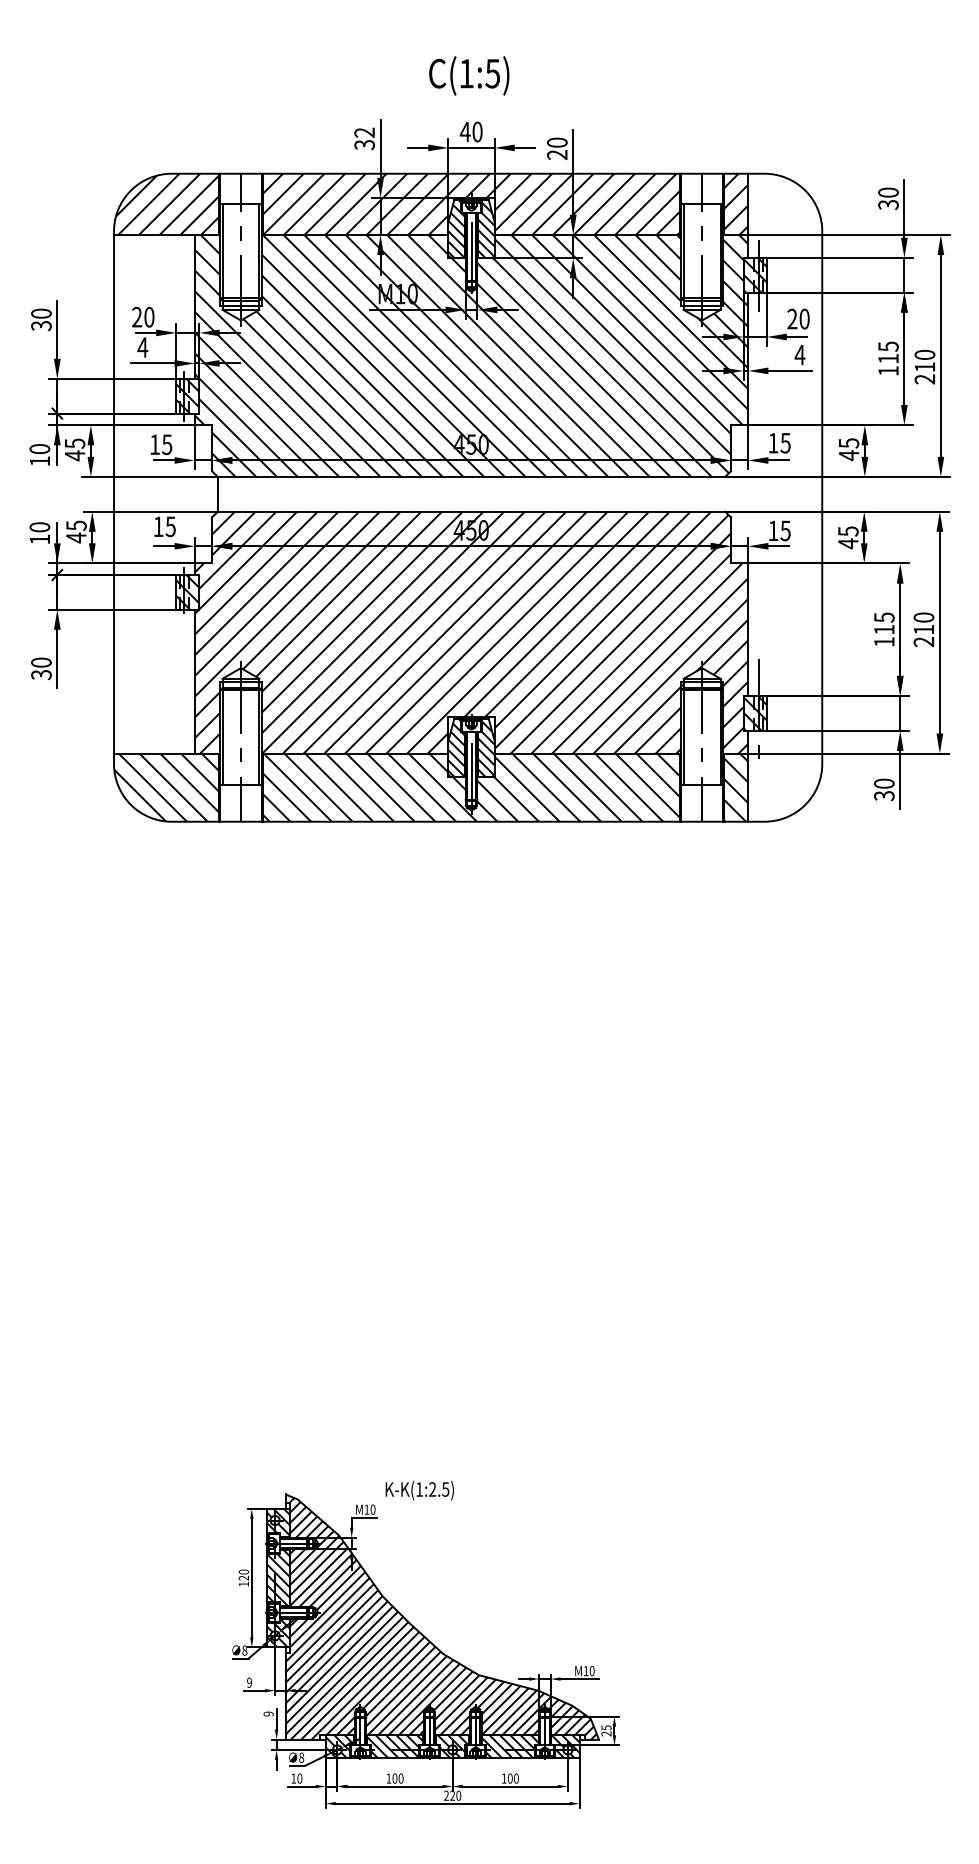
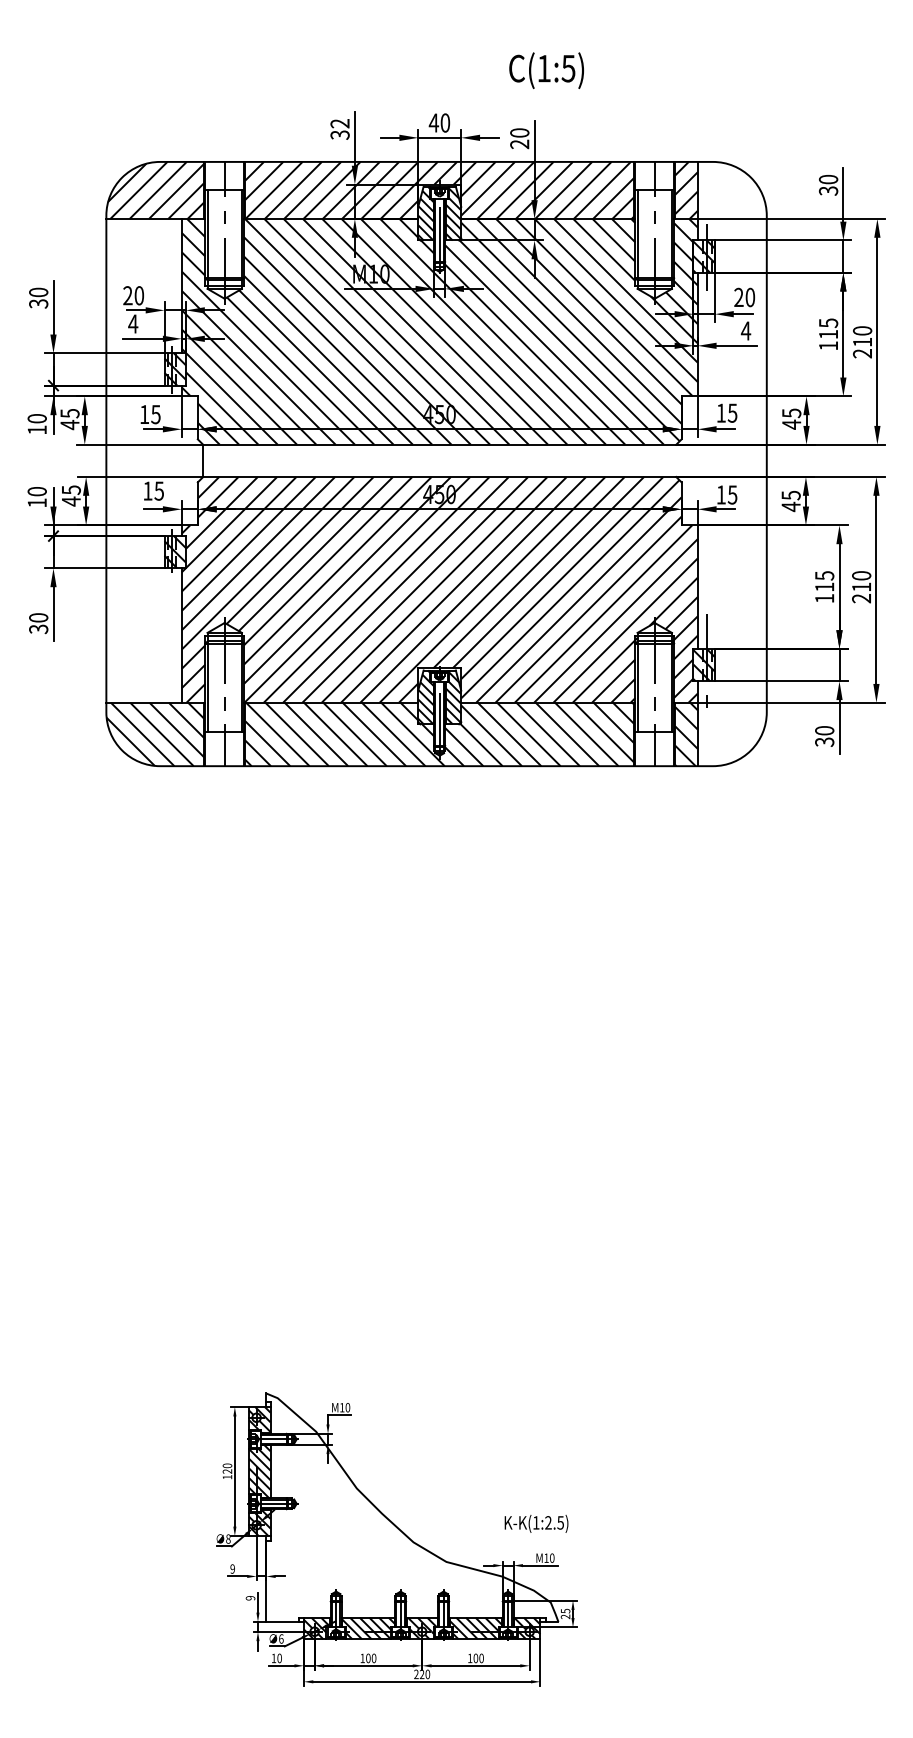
text: (469, 75) -> (546, 70), moved
text: (419, 1490) -> (536, 1523), moved
hatch: (441, 1617) -> (411, 1508), removed
text: (301, 1757) -> (281, 1638), 8 -> 6

